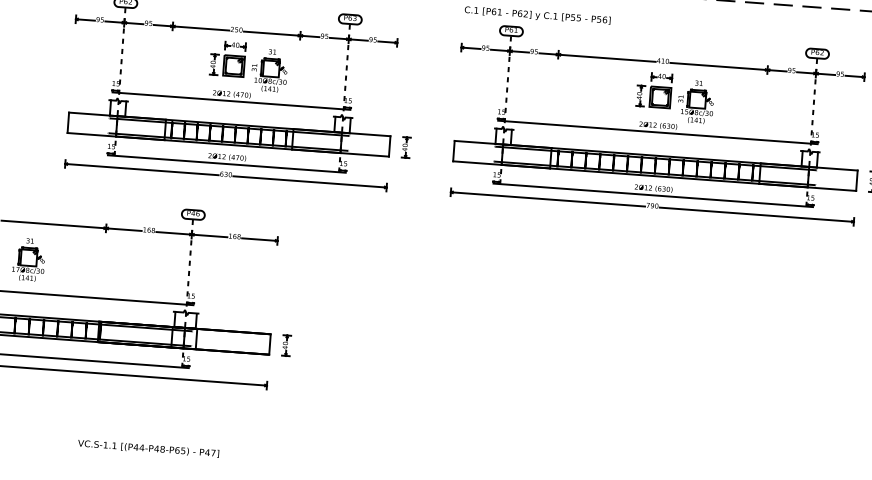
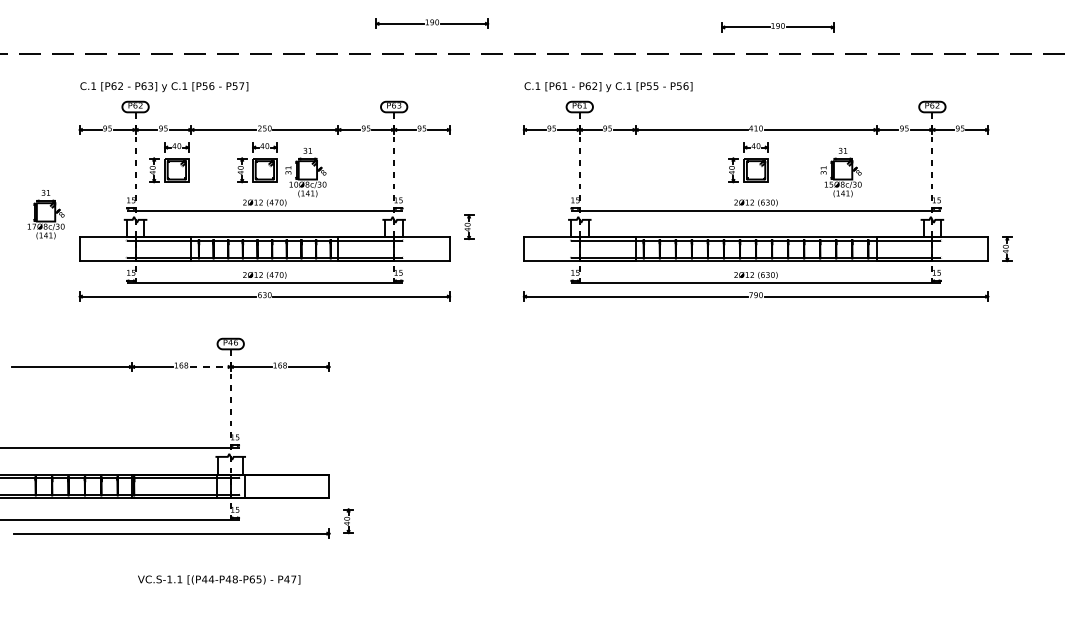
part: (151, 53) -> (169, 162), added
part: (695, 101) -> (840, 172), moved
part: (406, 147) -> (469, 226), moved
line: (174, 232) -> (210, 366), solid -> dashed
part: (28, 259) -> (45, 214), moved
part: (286, 345) -> (348, 521), moved
text: (148, 448) -> (219, 579), moved

